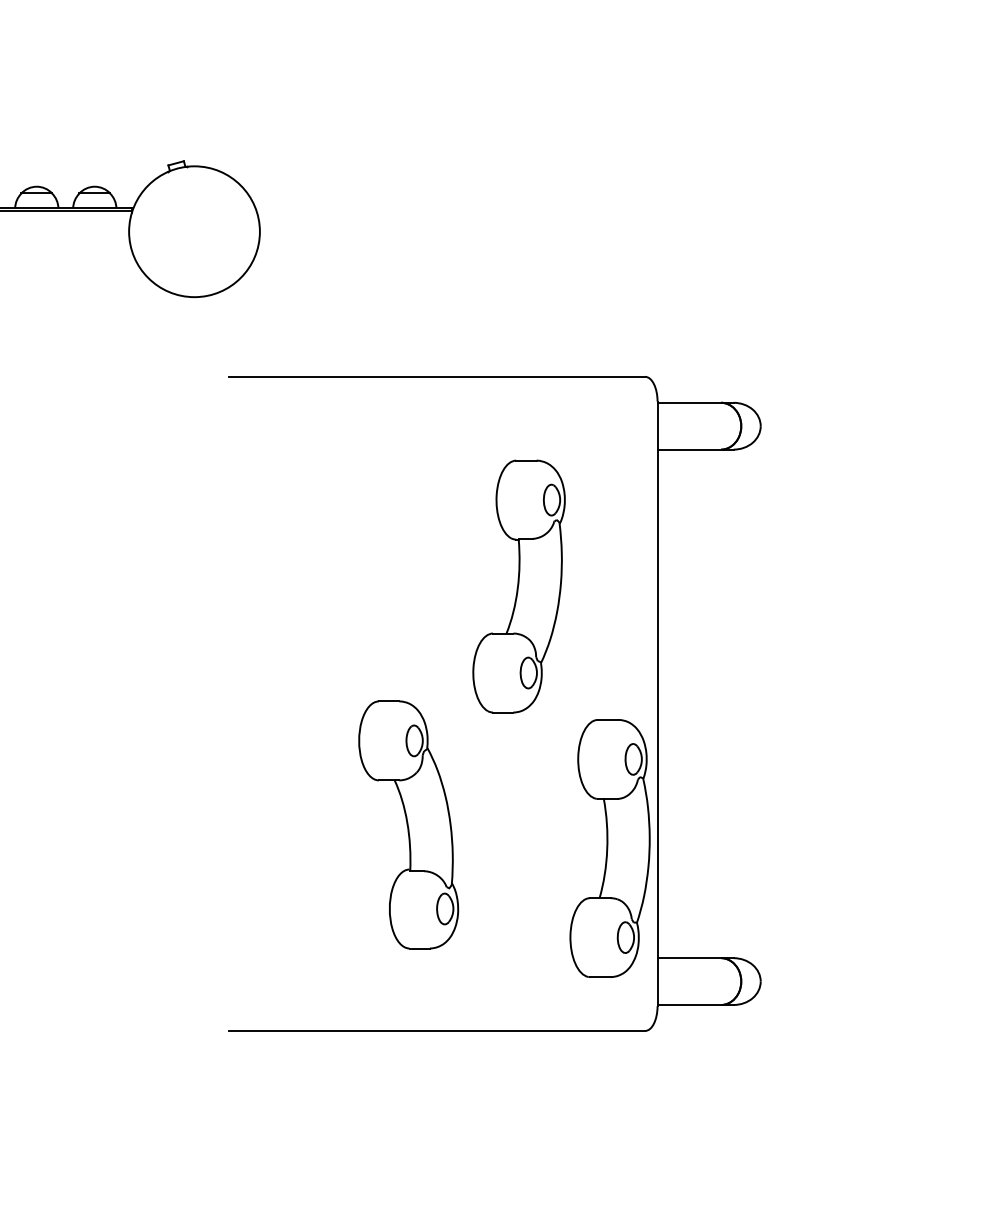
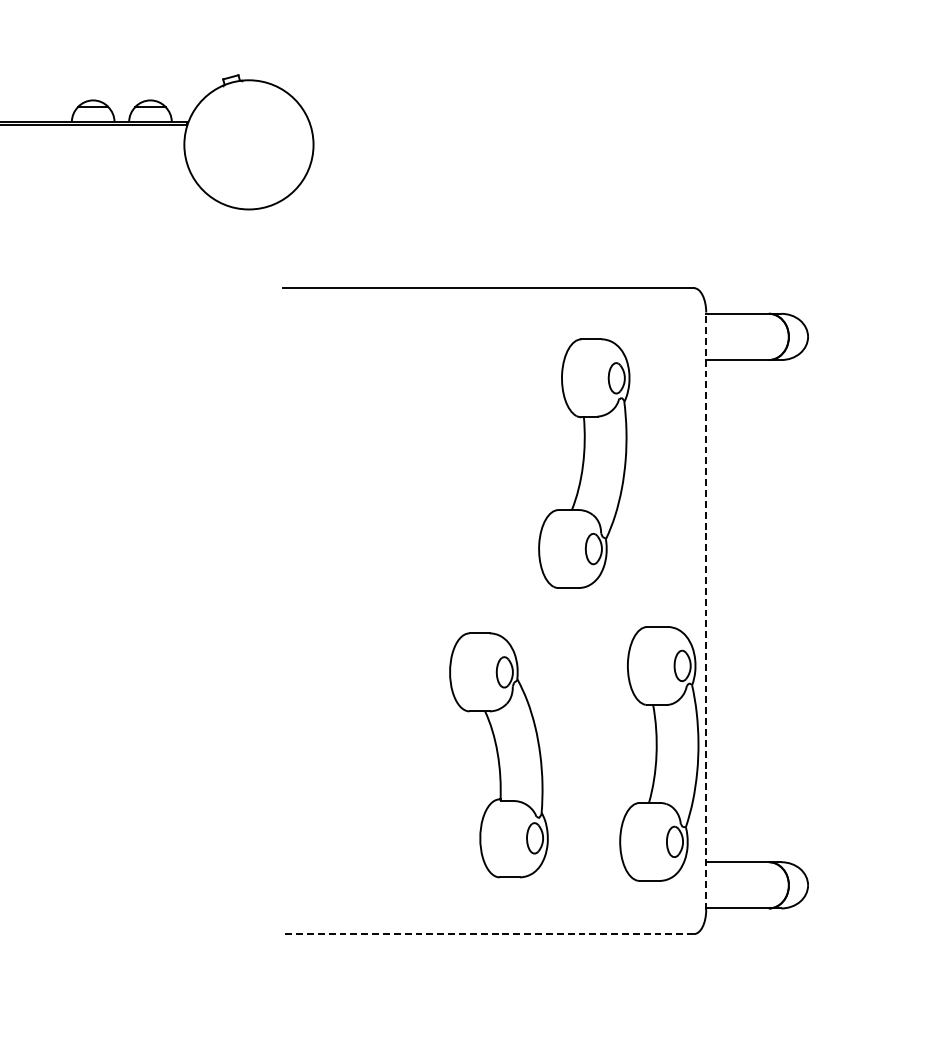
part: (518, 586) -> (583, 463), moved
line: (657, 703) -> (706, 610), solid -> dashed
part: (408, 824) -> (498, 754), moved
line: (436, 1030) -> (487, 933), solid -> dashed

